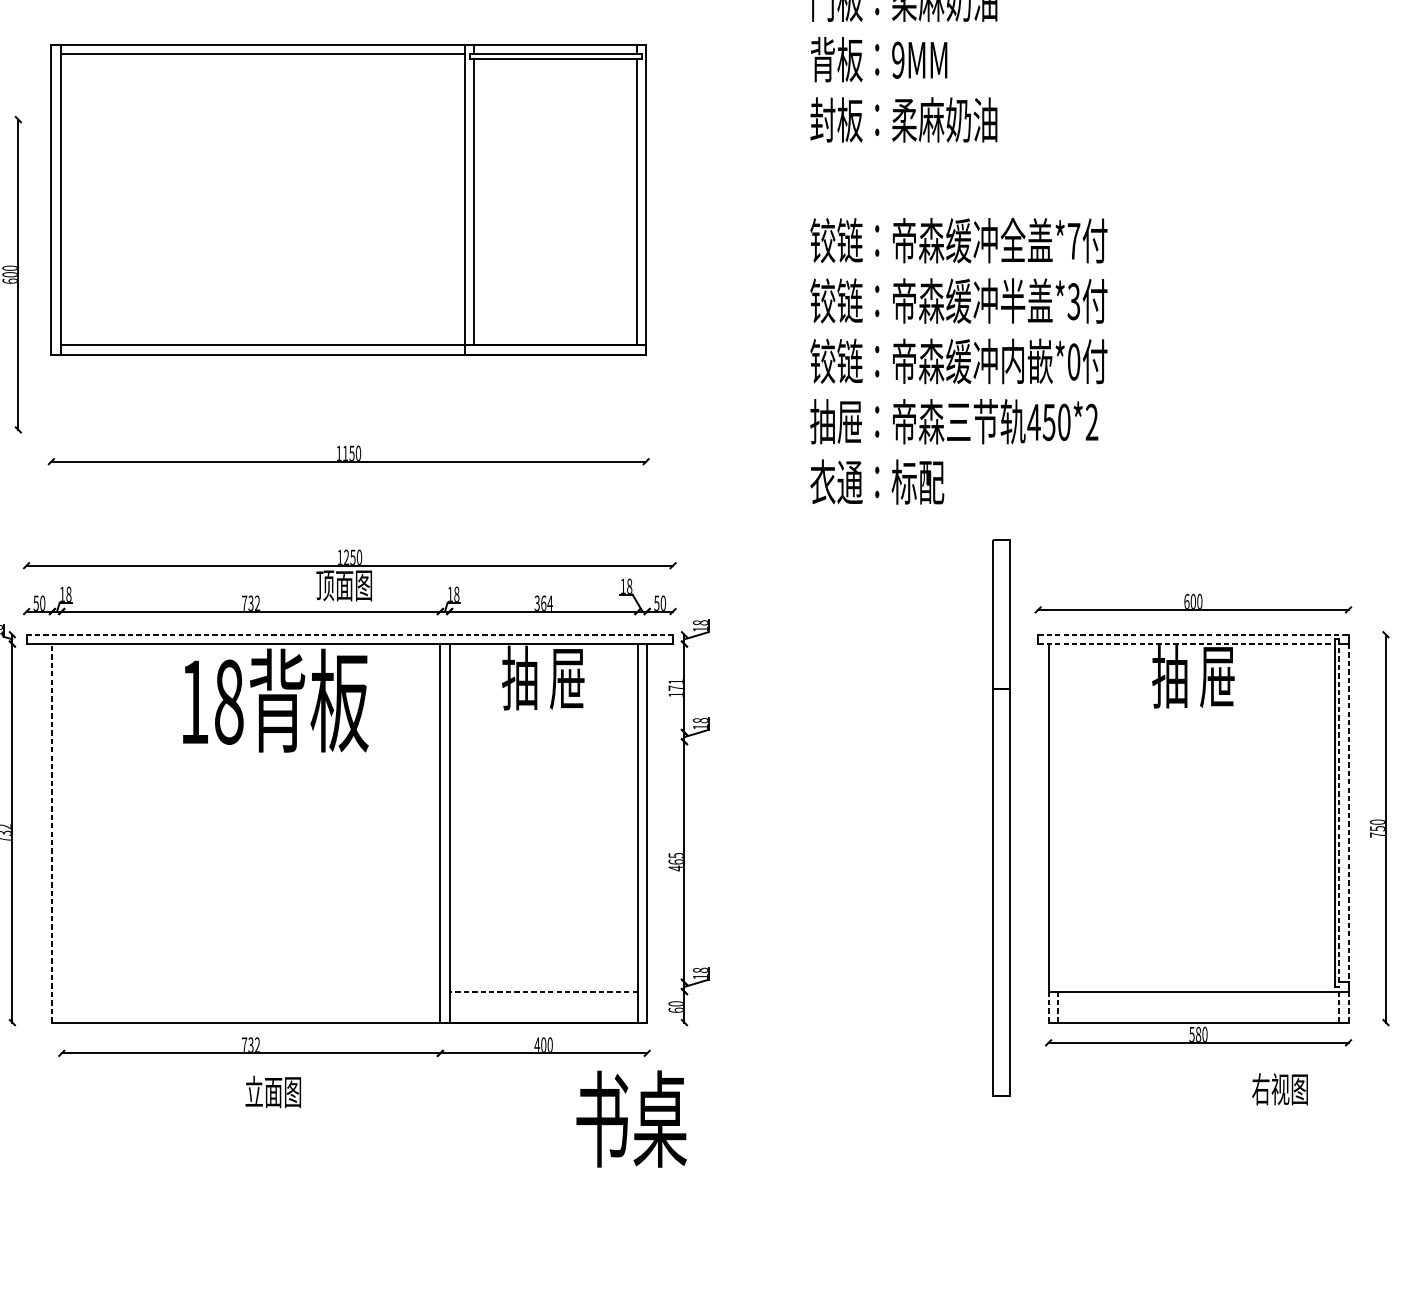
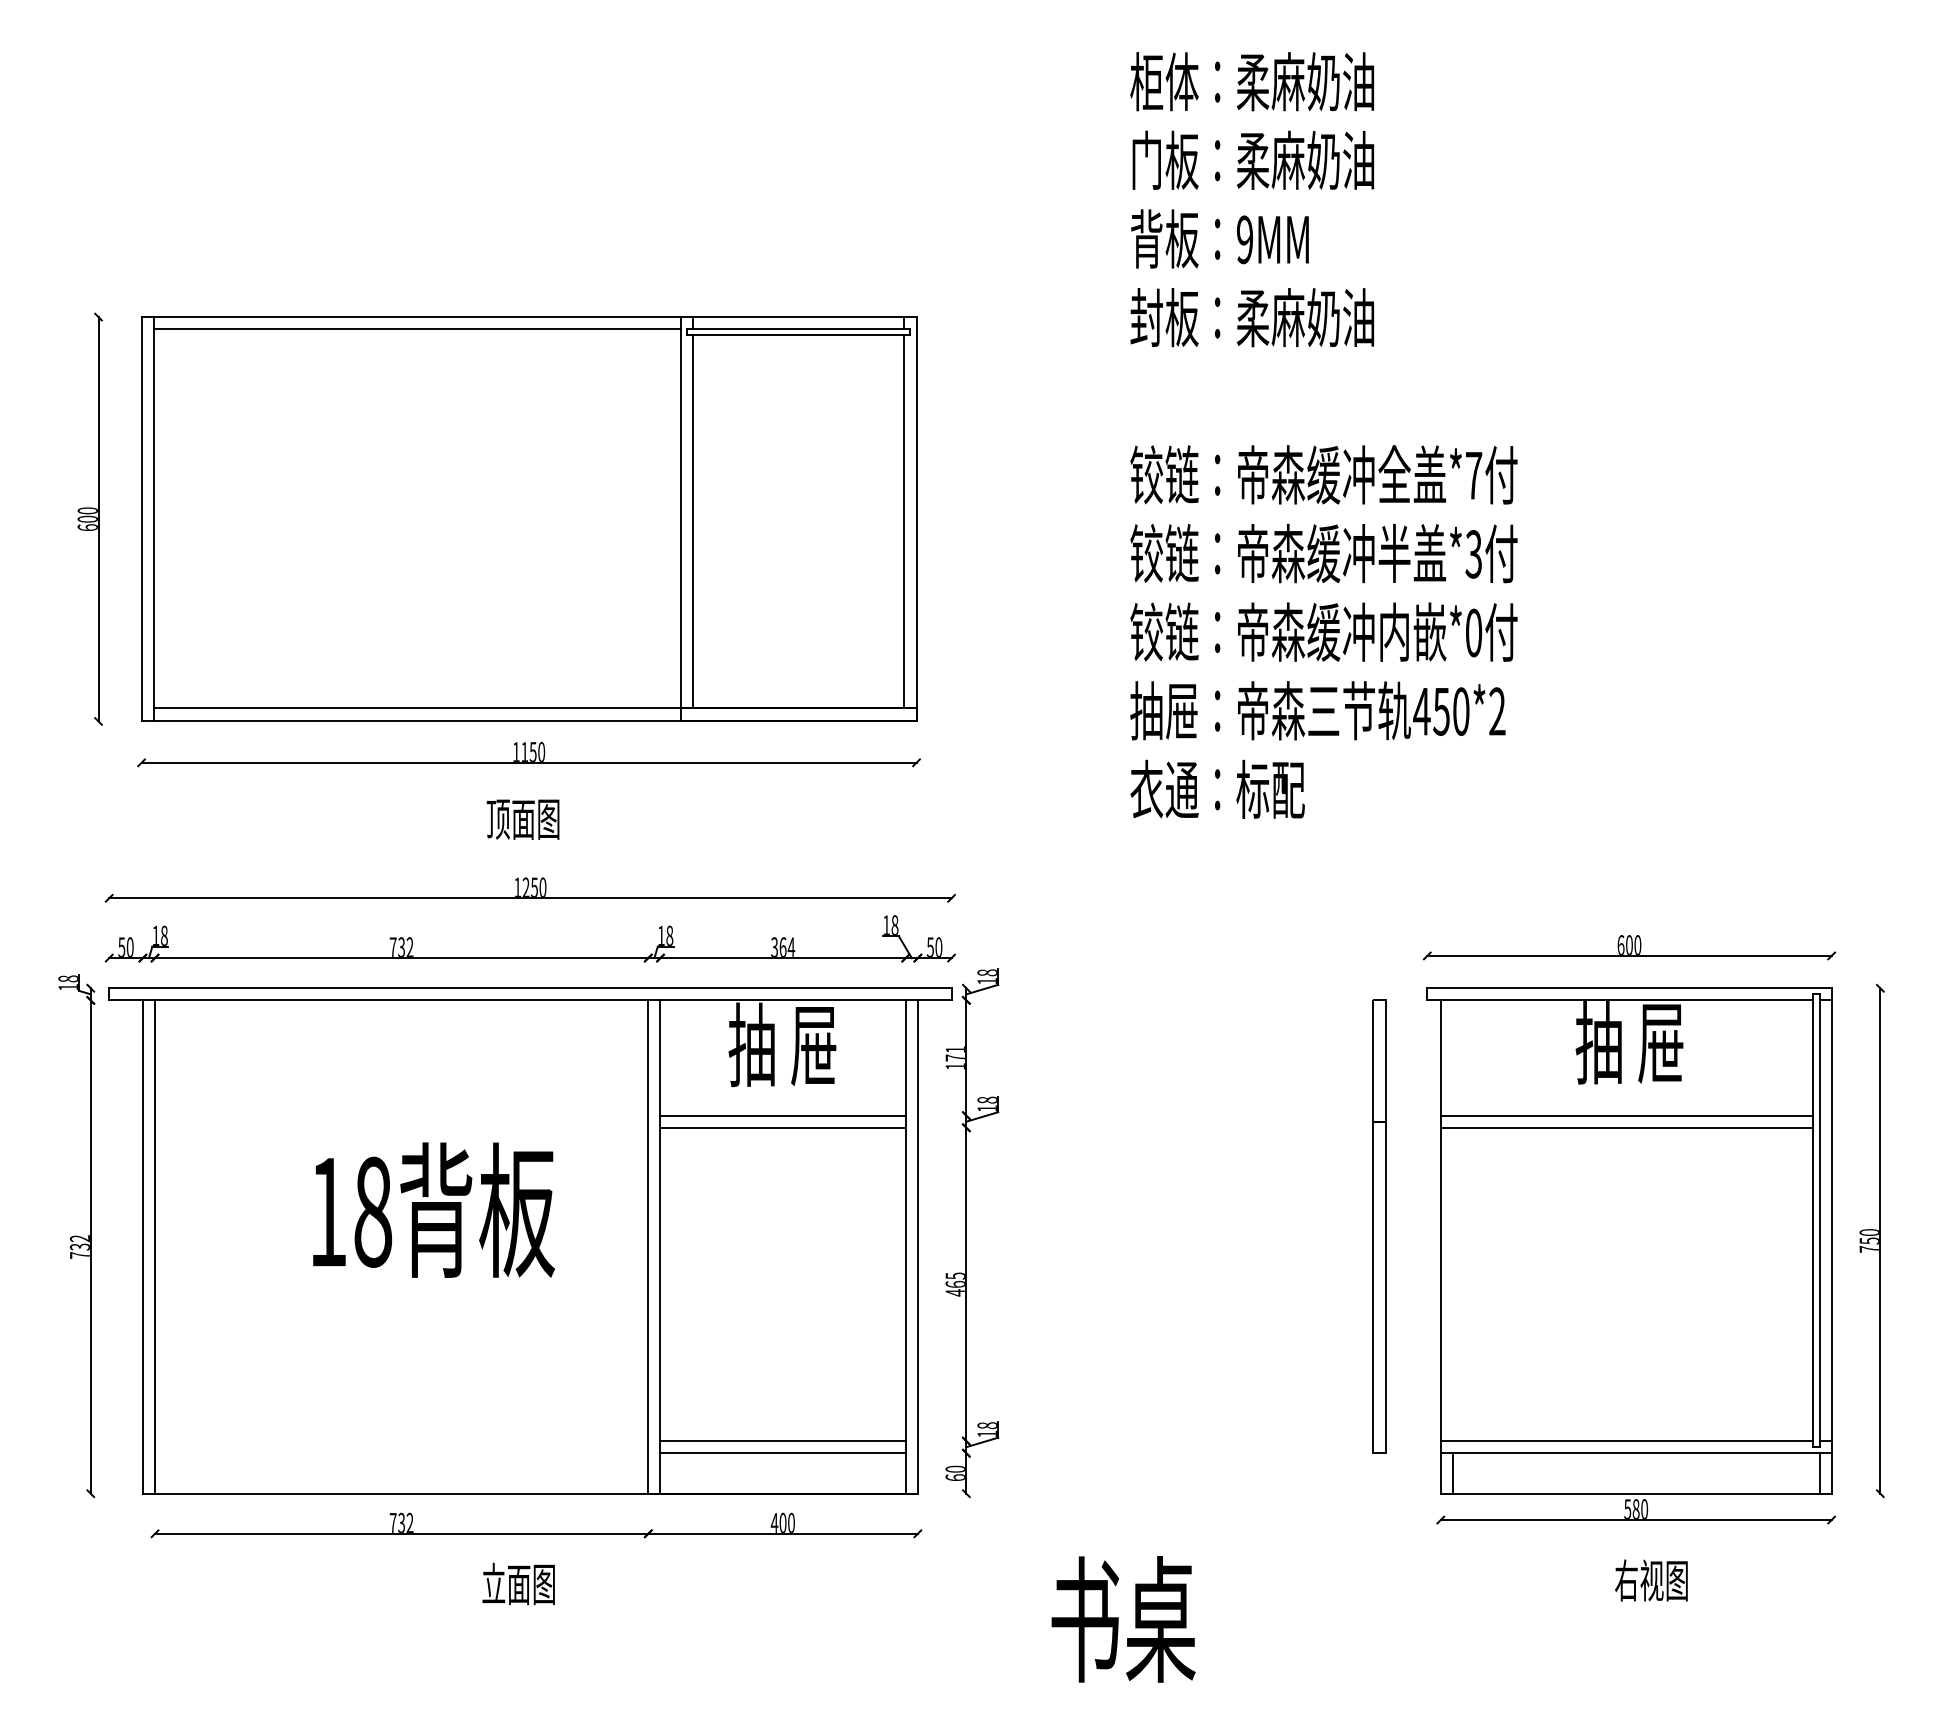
part: (349, 199) -> (529, 518), moved
text: (343, 585) -> (522, 819), moved
line: (349, 634) -> (530, 988), dashed -> solid
line: (1193, 634) -> (1629, 988), dashed -> solid
line: (1186, 644) -> (1620, 1000), dashed -> solid
text: (275, 700) -> (433, 1209), moved
line: (543, 732) -> (782, 1115), added
line: (1191, 732) -> (1626, 1115), added
line: (543, 741) -> (782, 1127), added
line: (1191, 741) -> (1626, 1127), added
line: (1339, 813) -> (1819, 1221), dashed -> solid
line: (1348, 813) -> (1831, 1221), dashed -> solid
part: (1001, 817) -> (1379, 1226), size x0.62
line: (62, 832) -> (155, 1246), added
line: (52, 833) -> (142, 1247), dashed -> solid
line: (543, 982) -> (782, 1441), added
line: (1191, 982) -> (1626, 1441), added
line: (544, 991) -> (783, 1453), dashed -> solid
line: (1048, 1007) -> (1440, 1473), dashed -> solid
line: (1057, 1007) -> (1452, 1473), dashed -> solid
line: (1339, 1007) -> (1819, 1473), dashed -> solid
line: (1348, 1007) -> (1831, 1473), dashed -> solid
text: (1280, 1089) -> (1651, 1580), moved
text: (273, 1091) -> (518, 1583), moved
text: (631, 1119) -> (1123, 1619), moved

